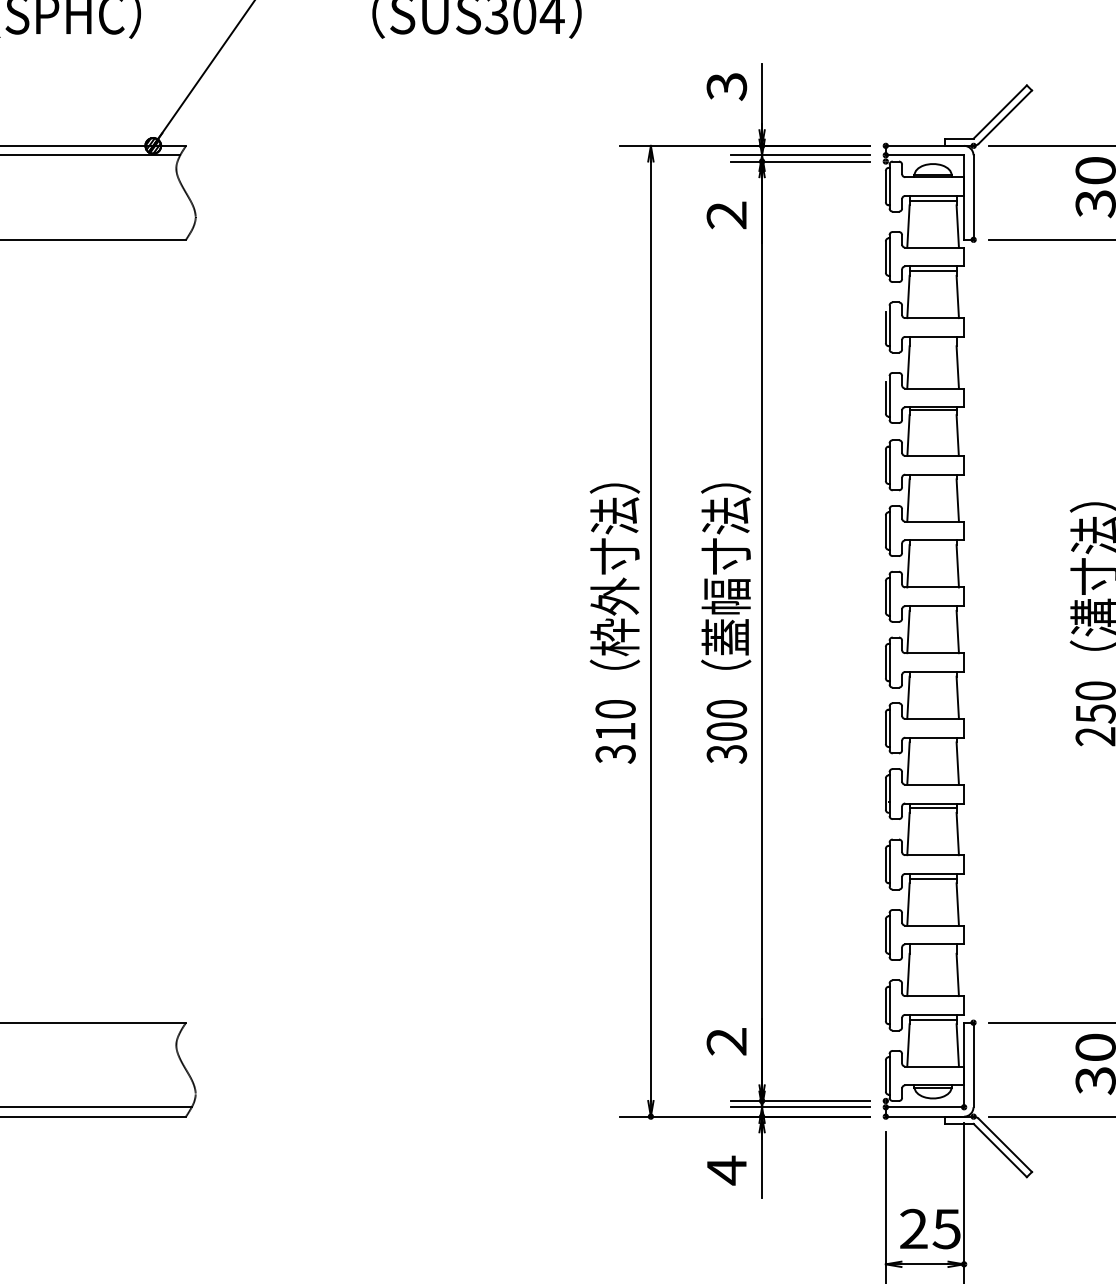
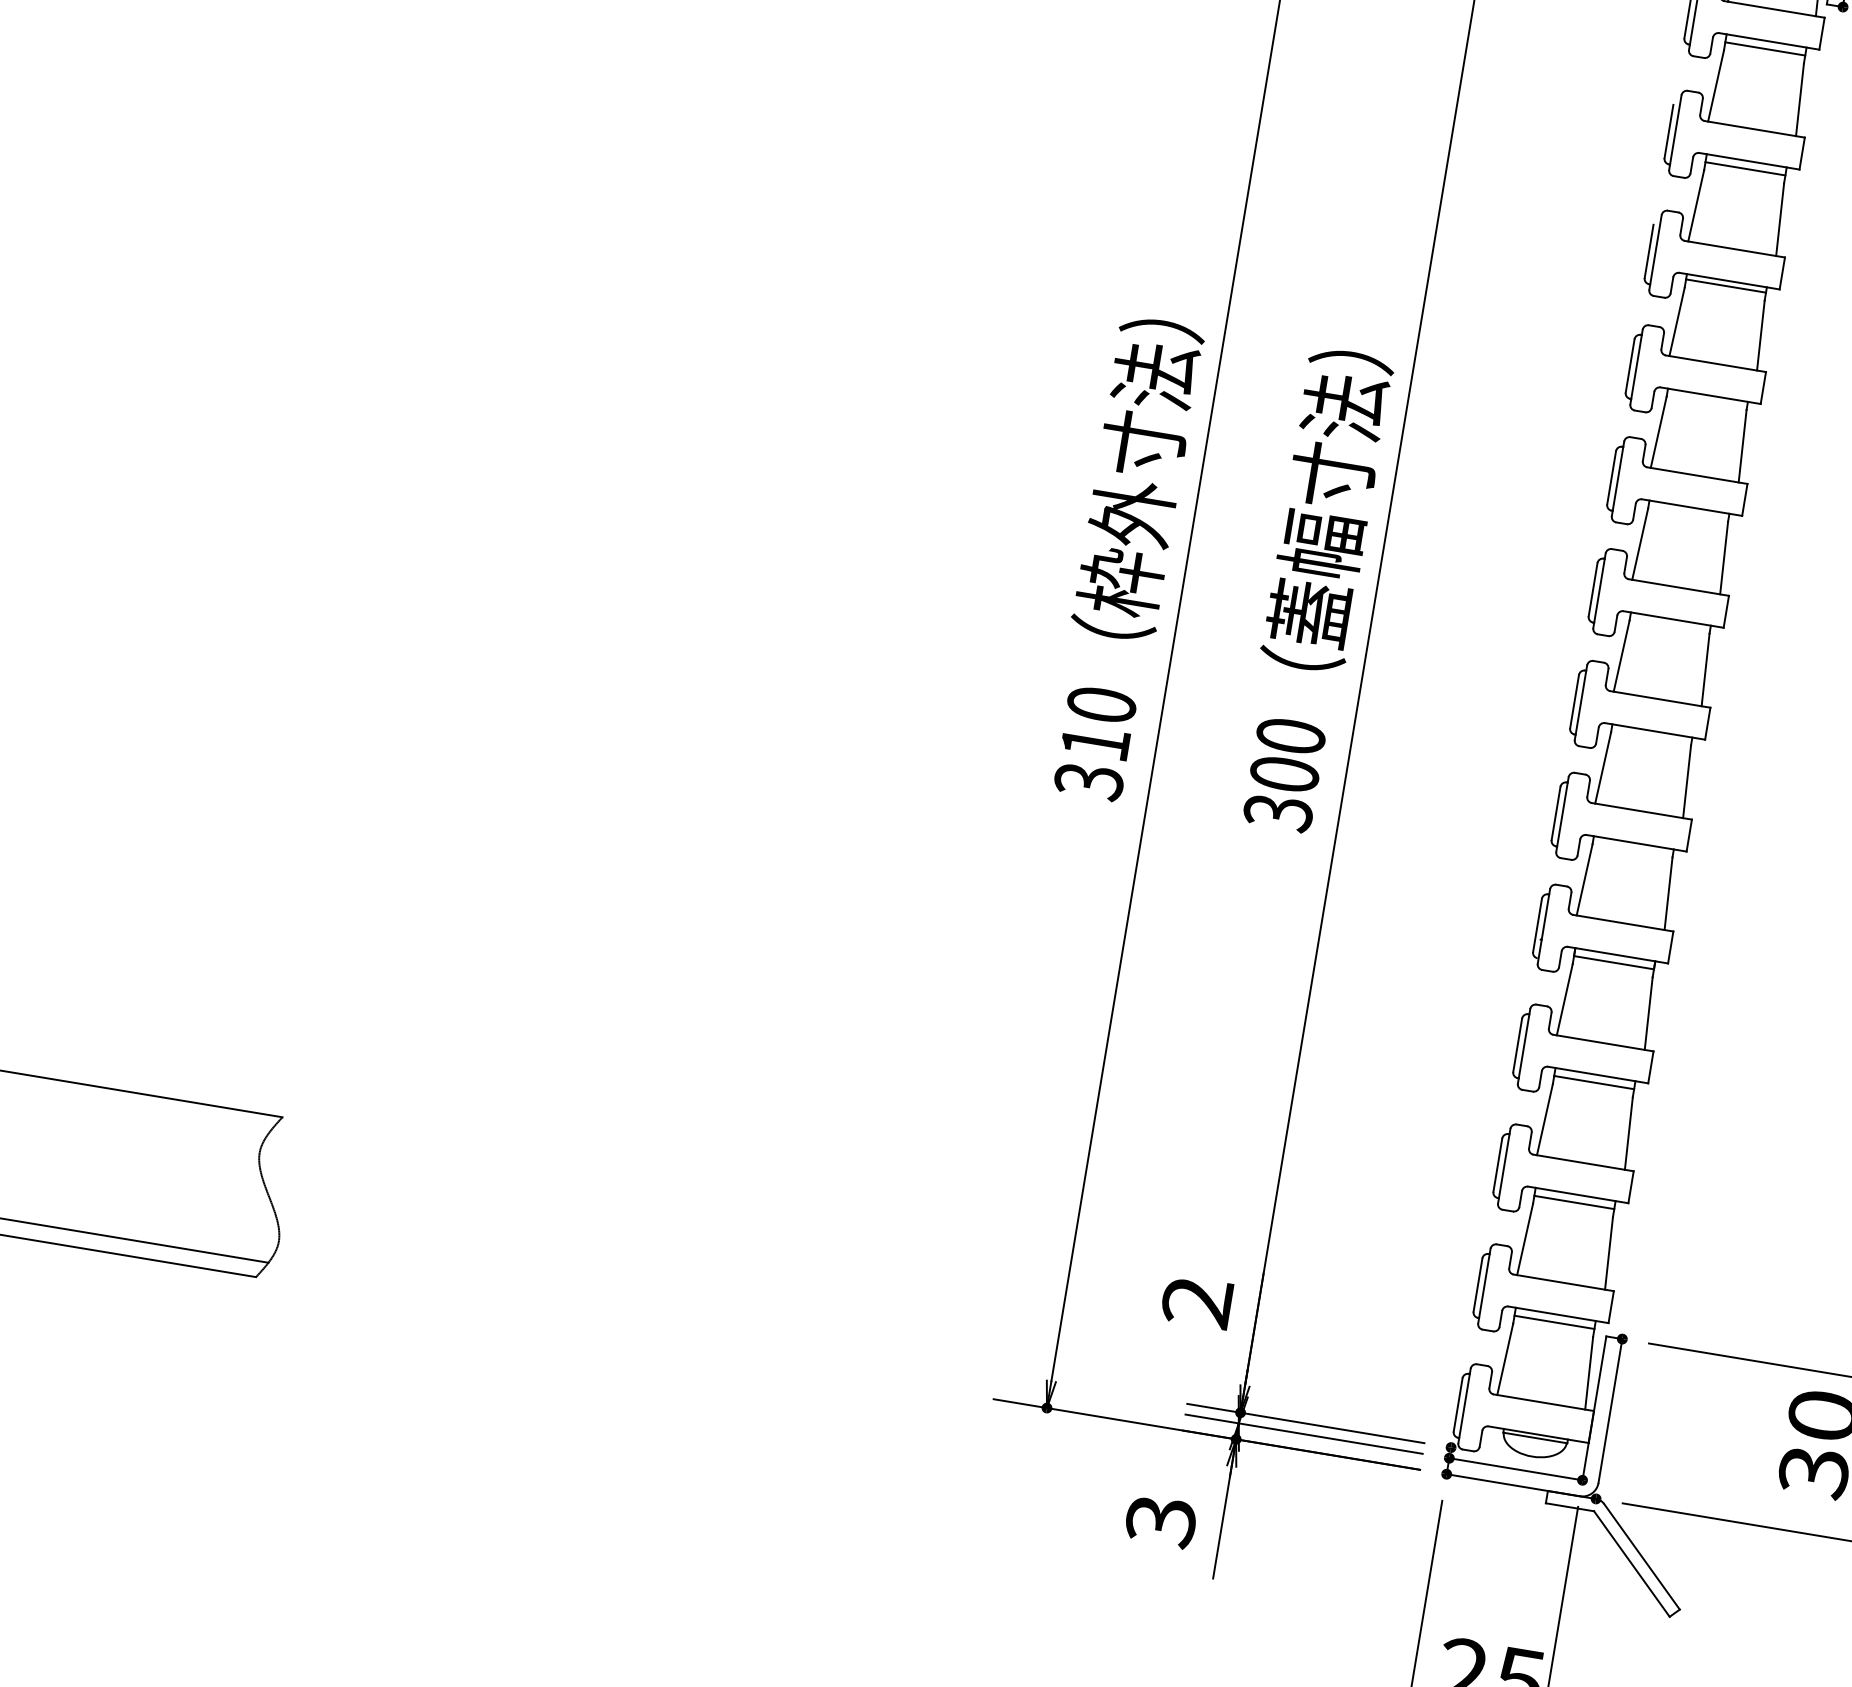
line: (932, 341) -> (1744, 168), added
line: (932, 949) -> (1573, 1202), added
text: (726, 1170) -> (1160, 1520), 4 -> 3

